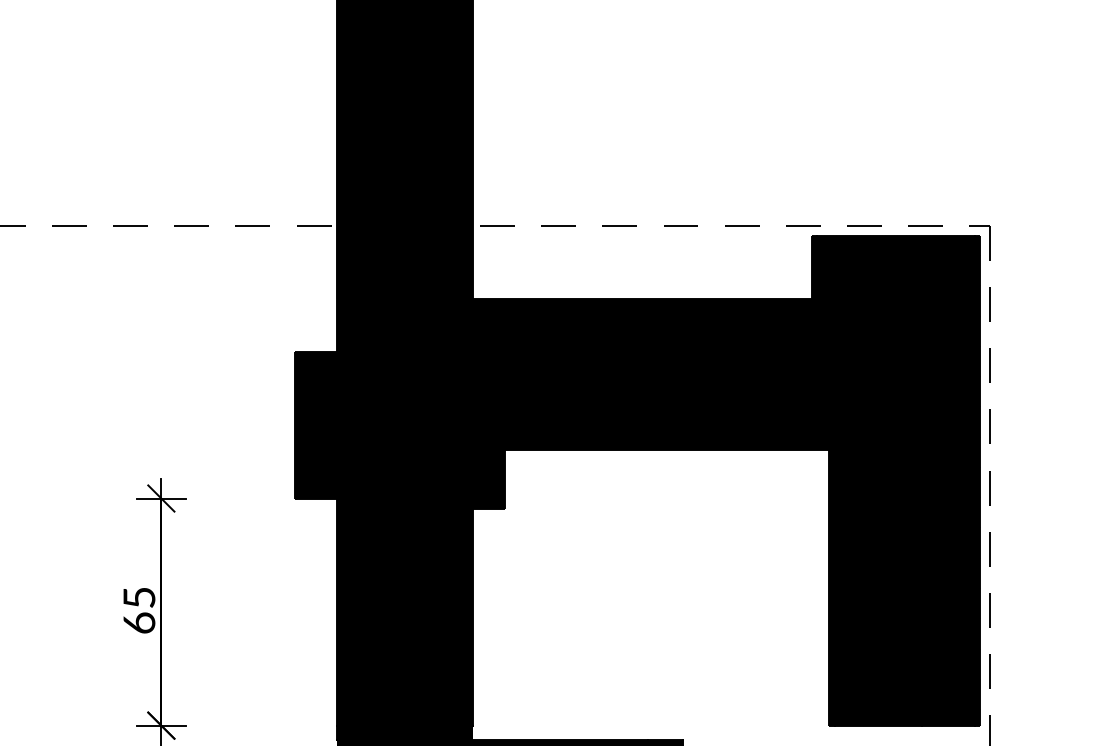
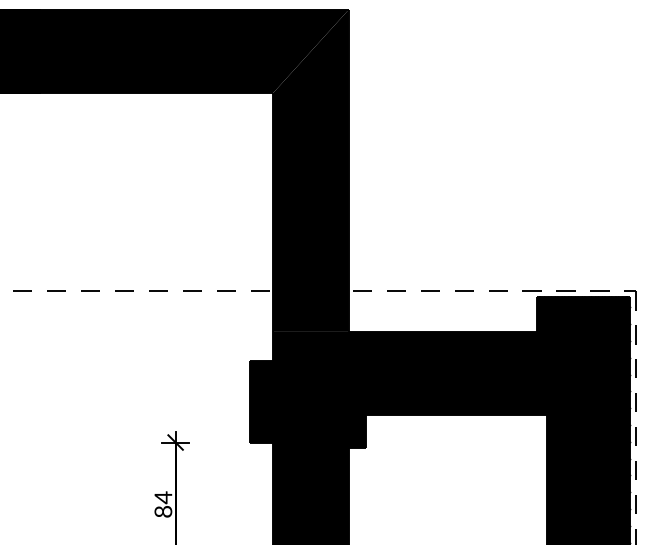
text: (139, 610) -> (163, 504), 65 -> 84

